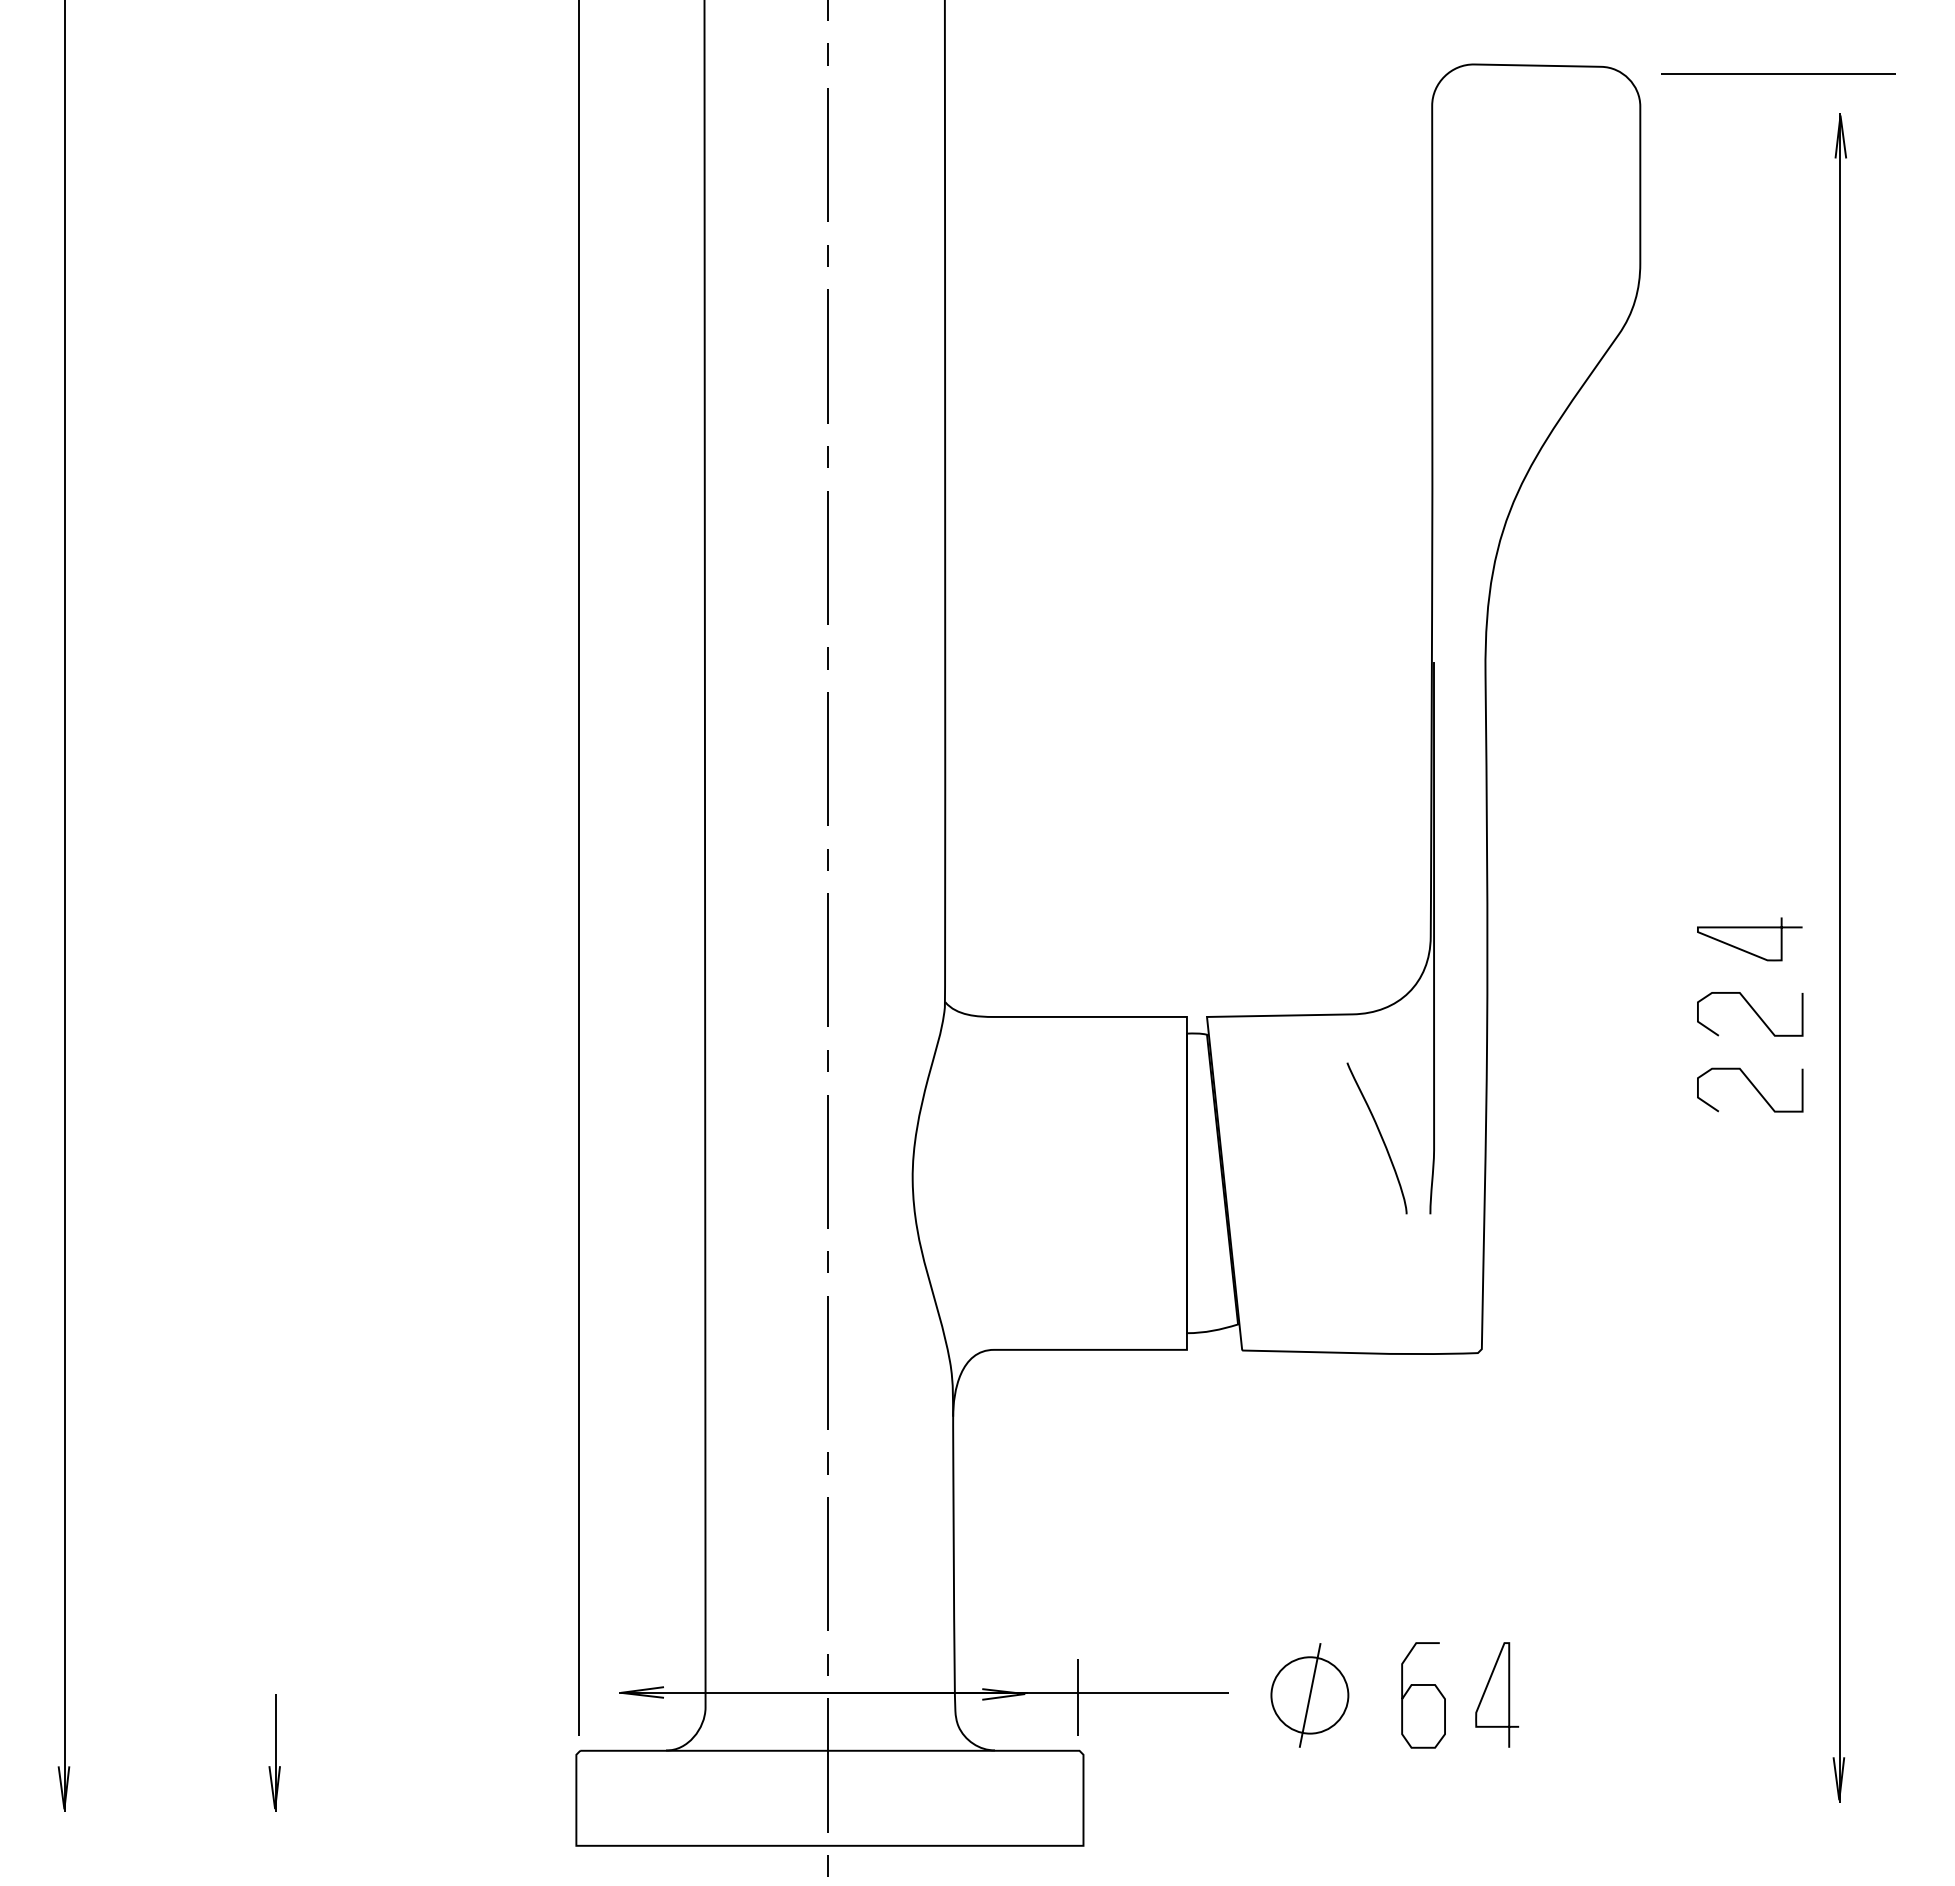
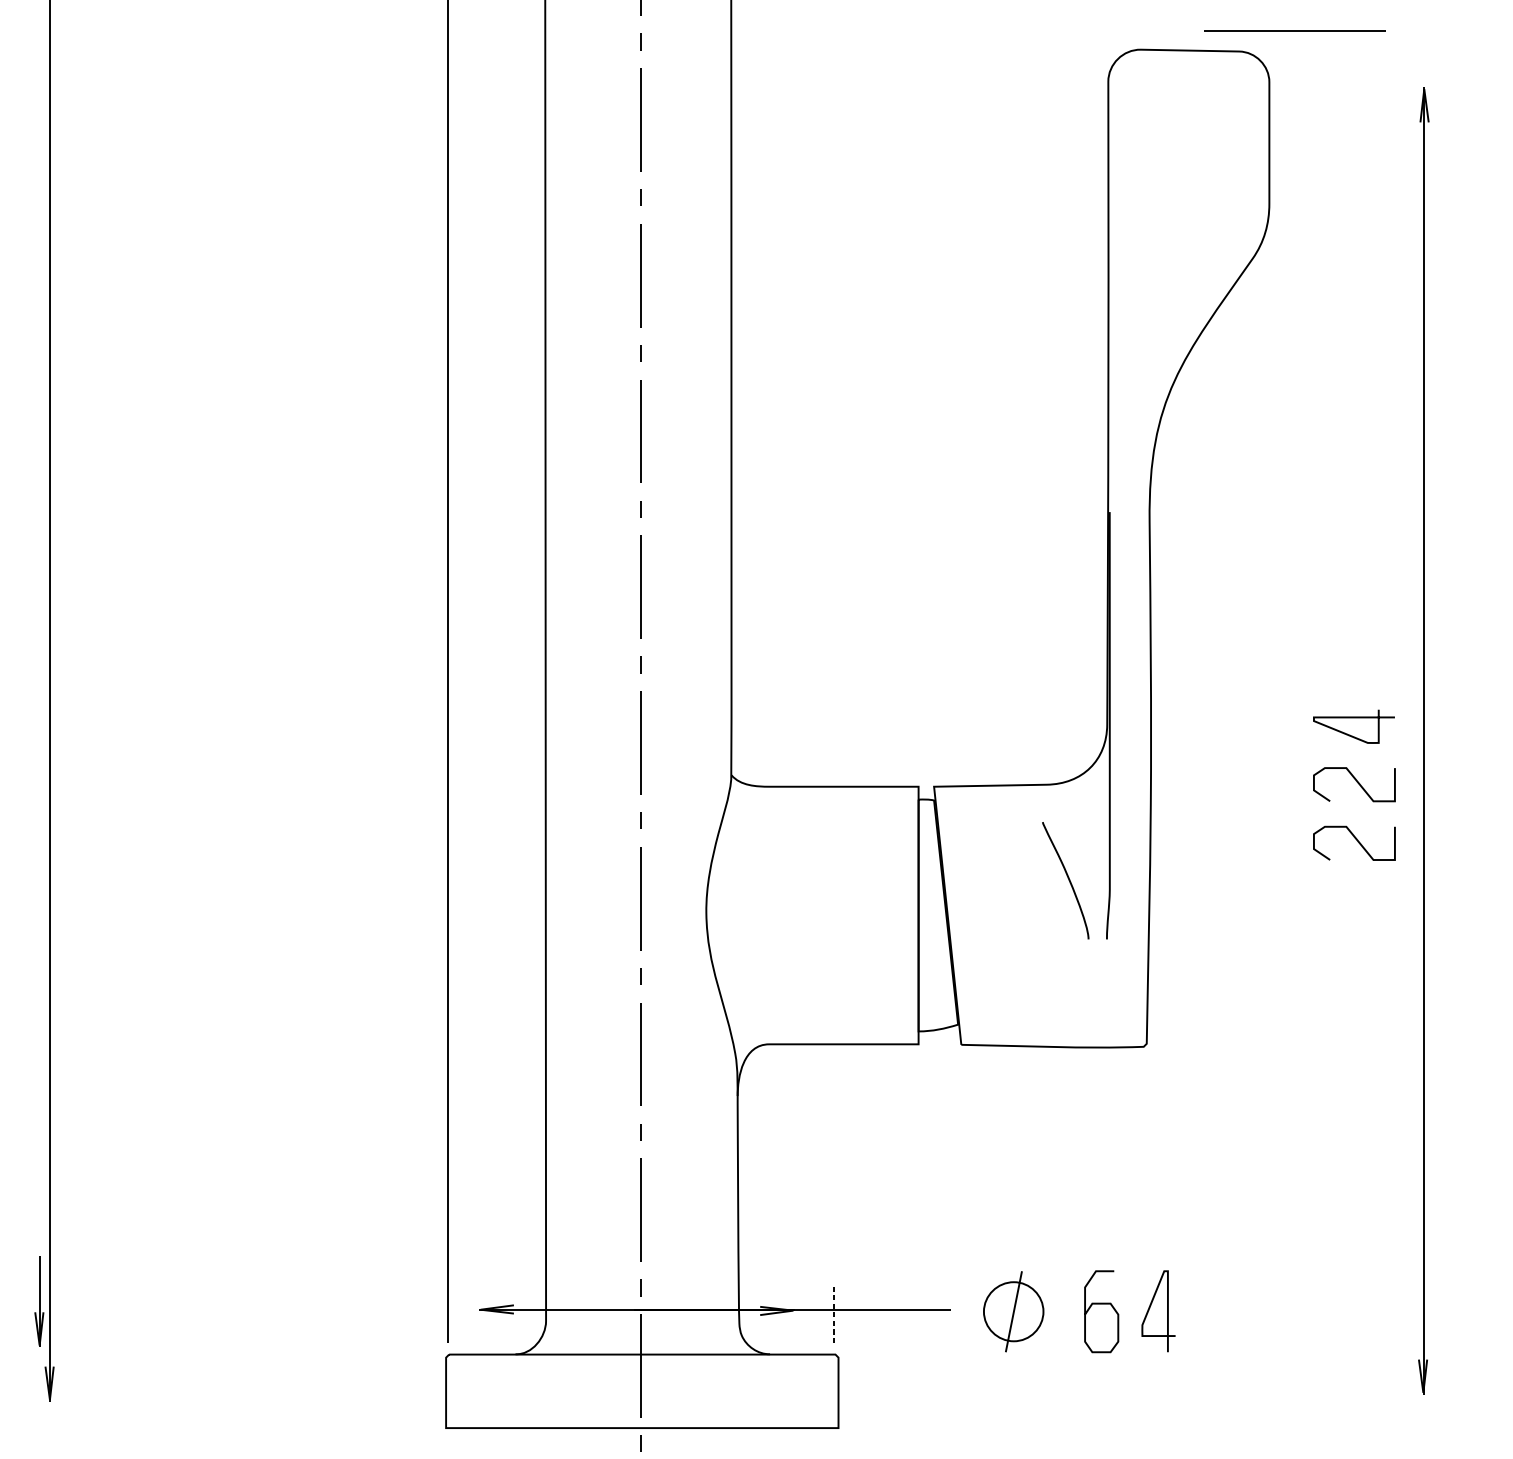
line: (1778, 73) -> (1295, 30), moved
line: (1077, 1697) -> (833, 1313), solid -> dashed
part: (274, 1752) -> (39, 1301), moved

